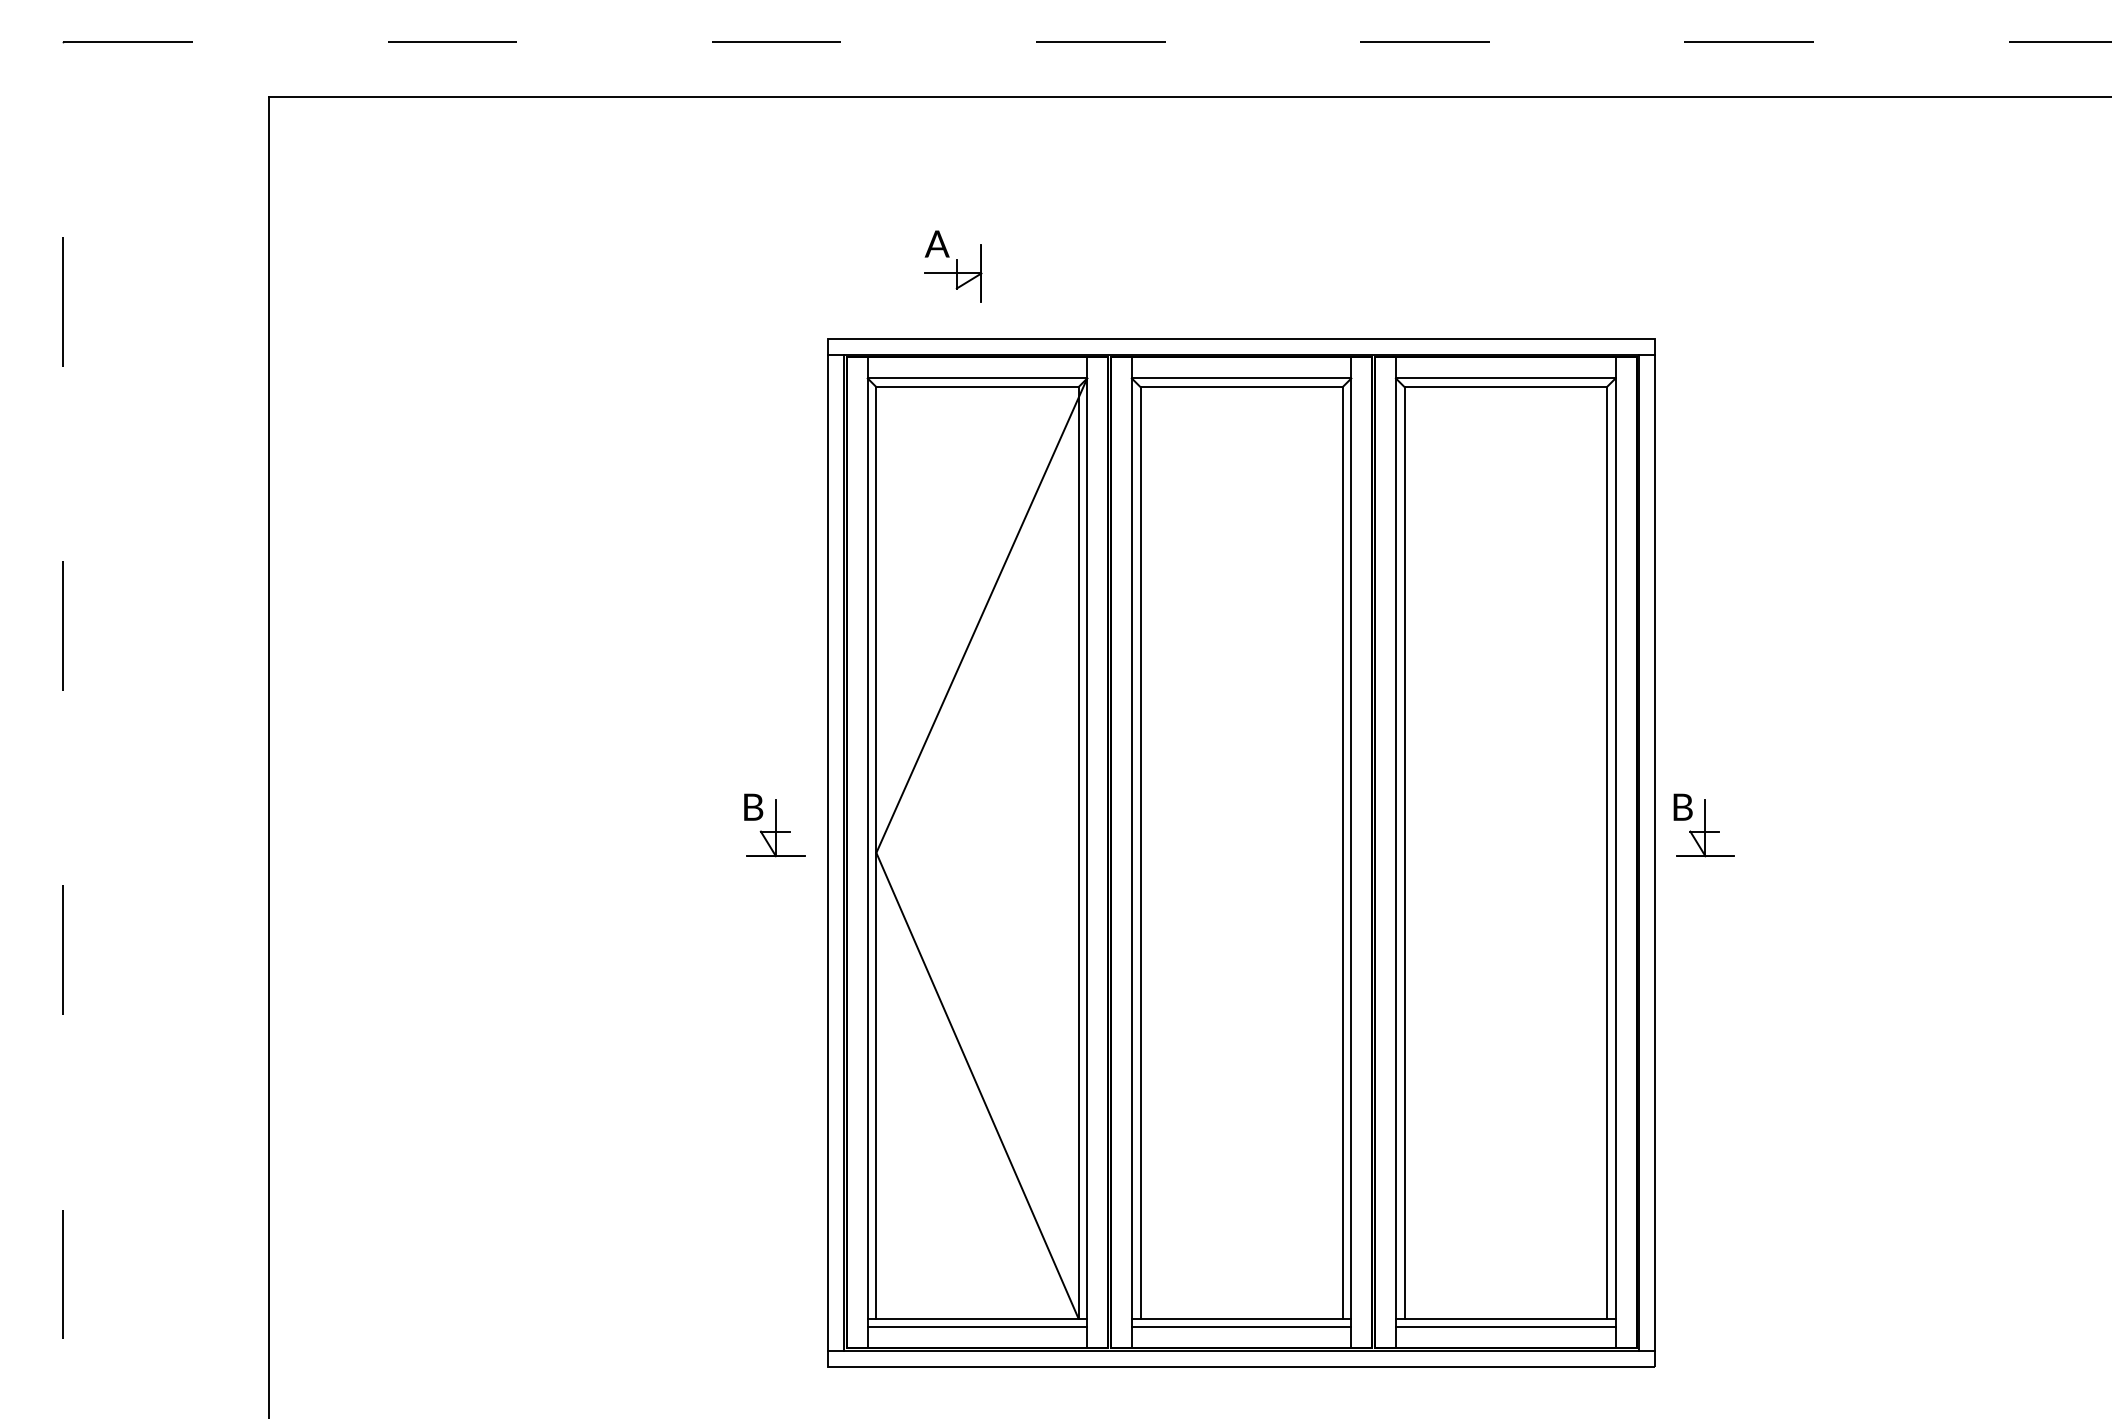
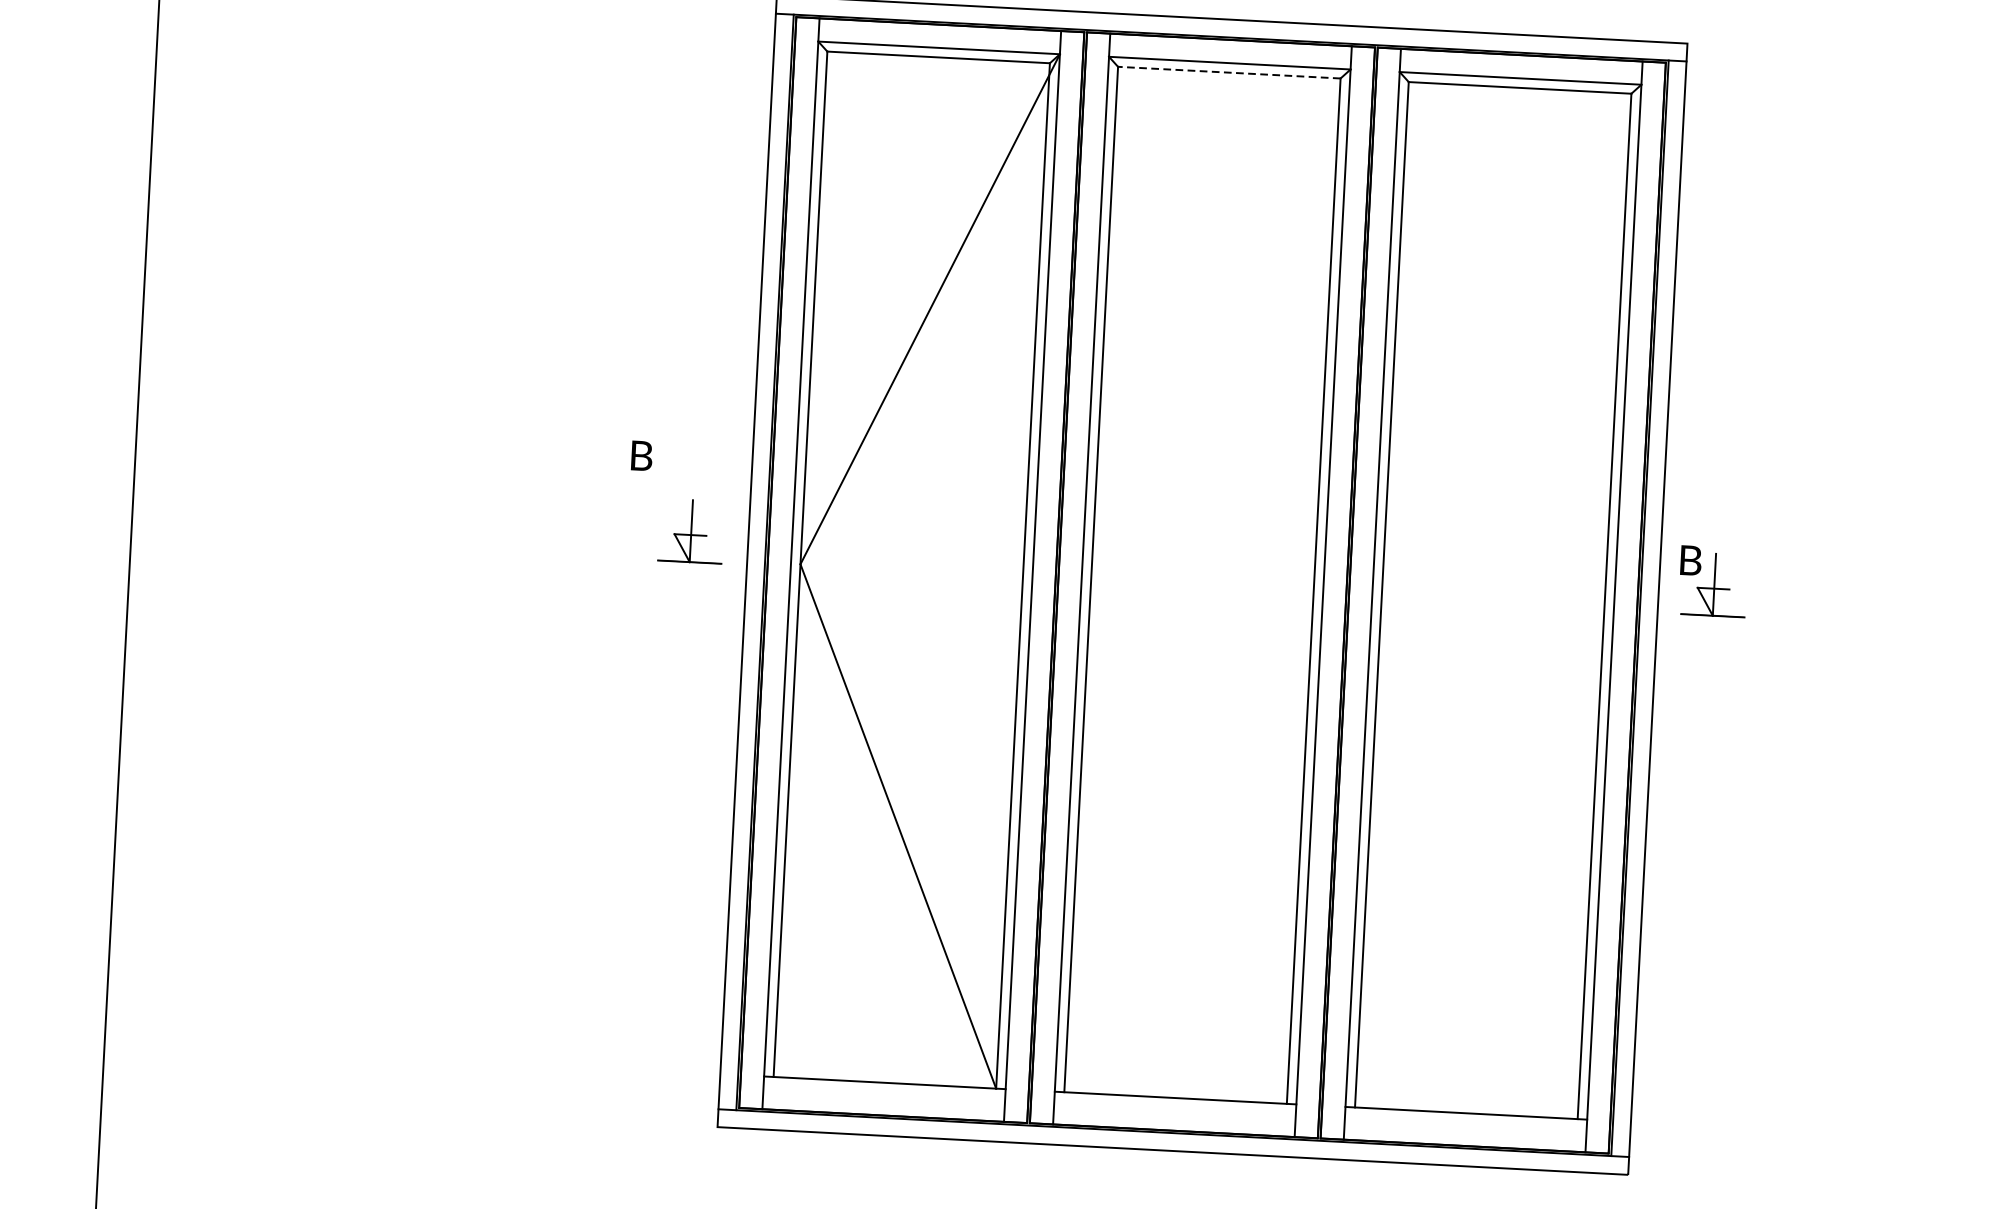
line: (1241, 387) -> (1229, 73), solid -> dashed
text: (753, 806) -> (641, 455), moved
line: (977, 1327) -> (884, 1092), removed
line: (1241, 1327) -> (1174, 1107), removed
line: (1505, 1327) -> (1465, 1122), removed

